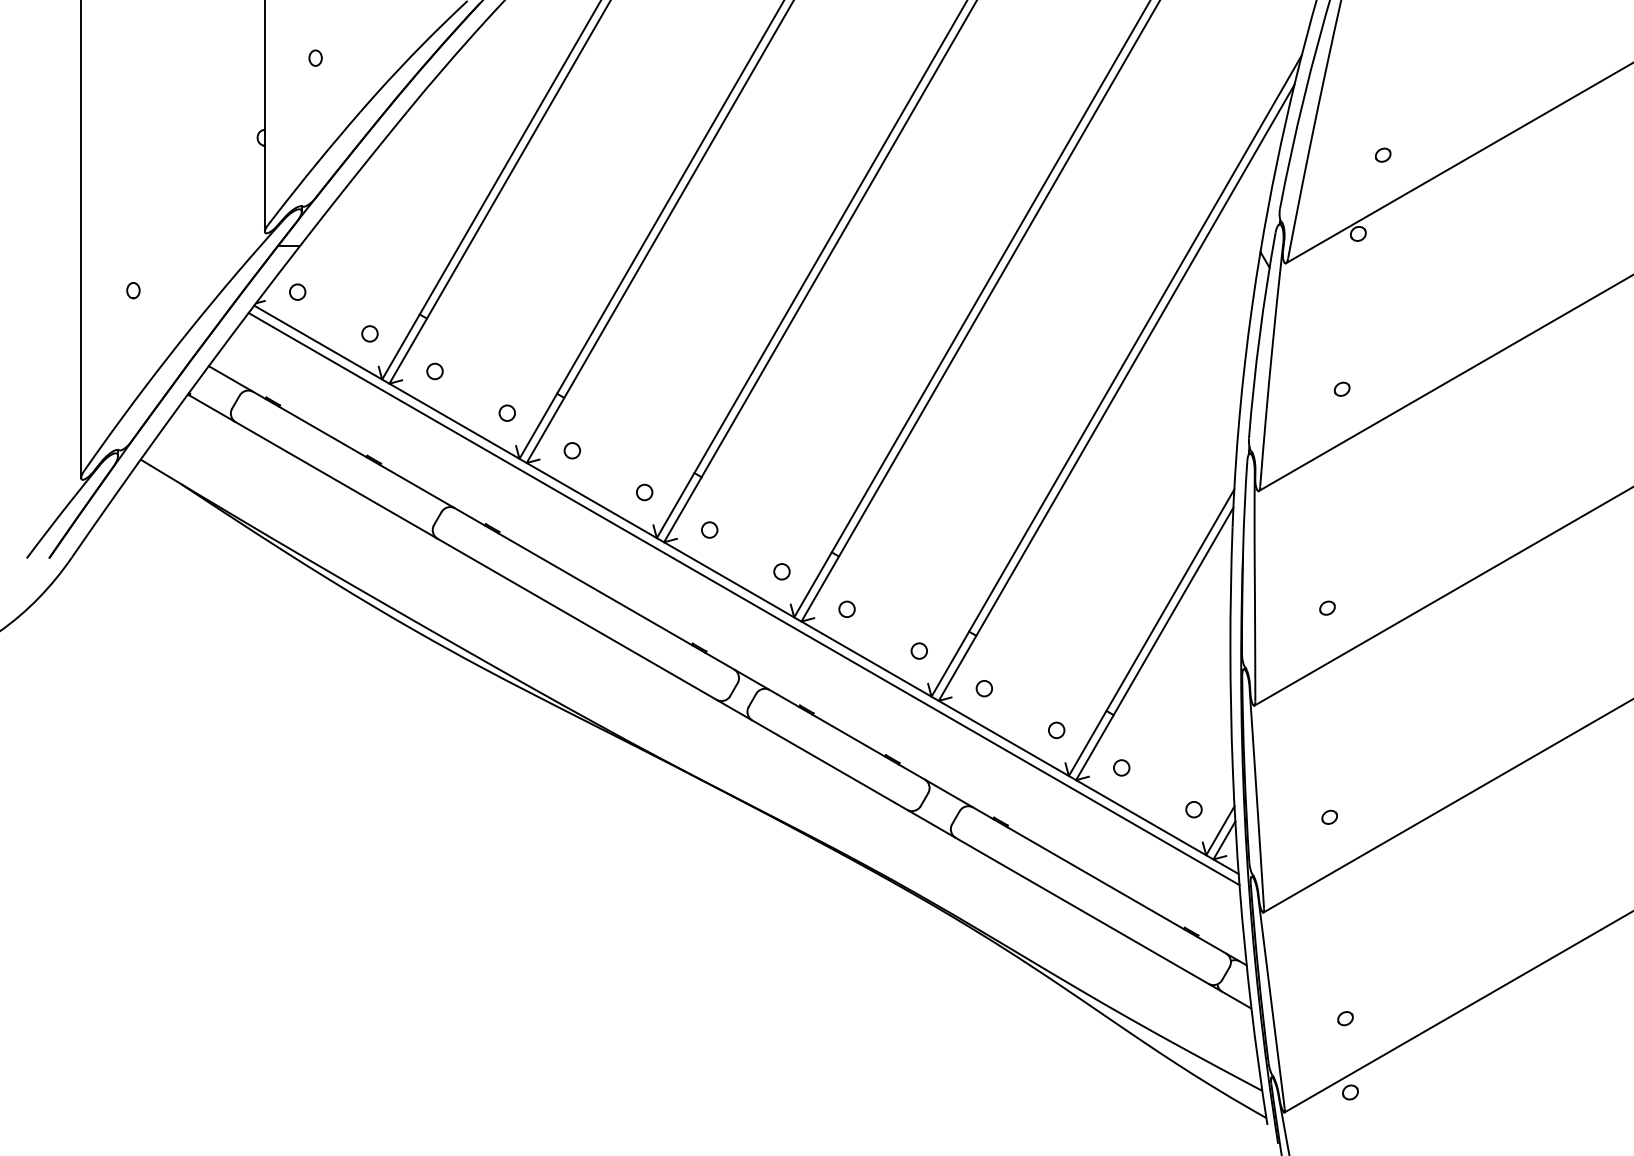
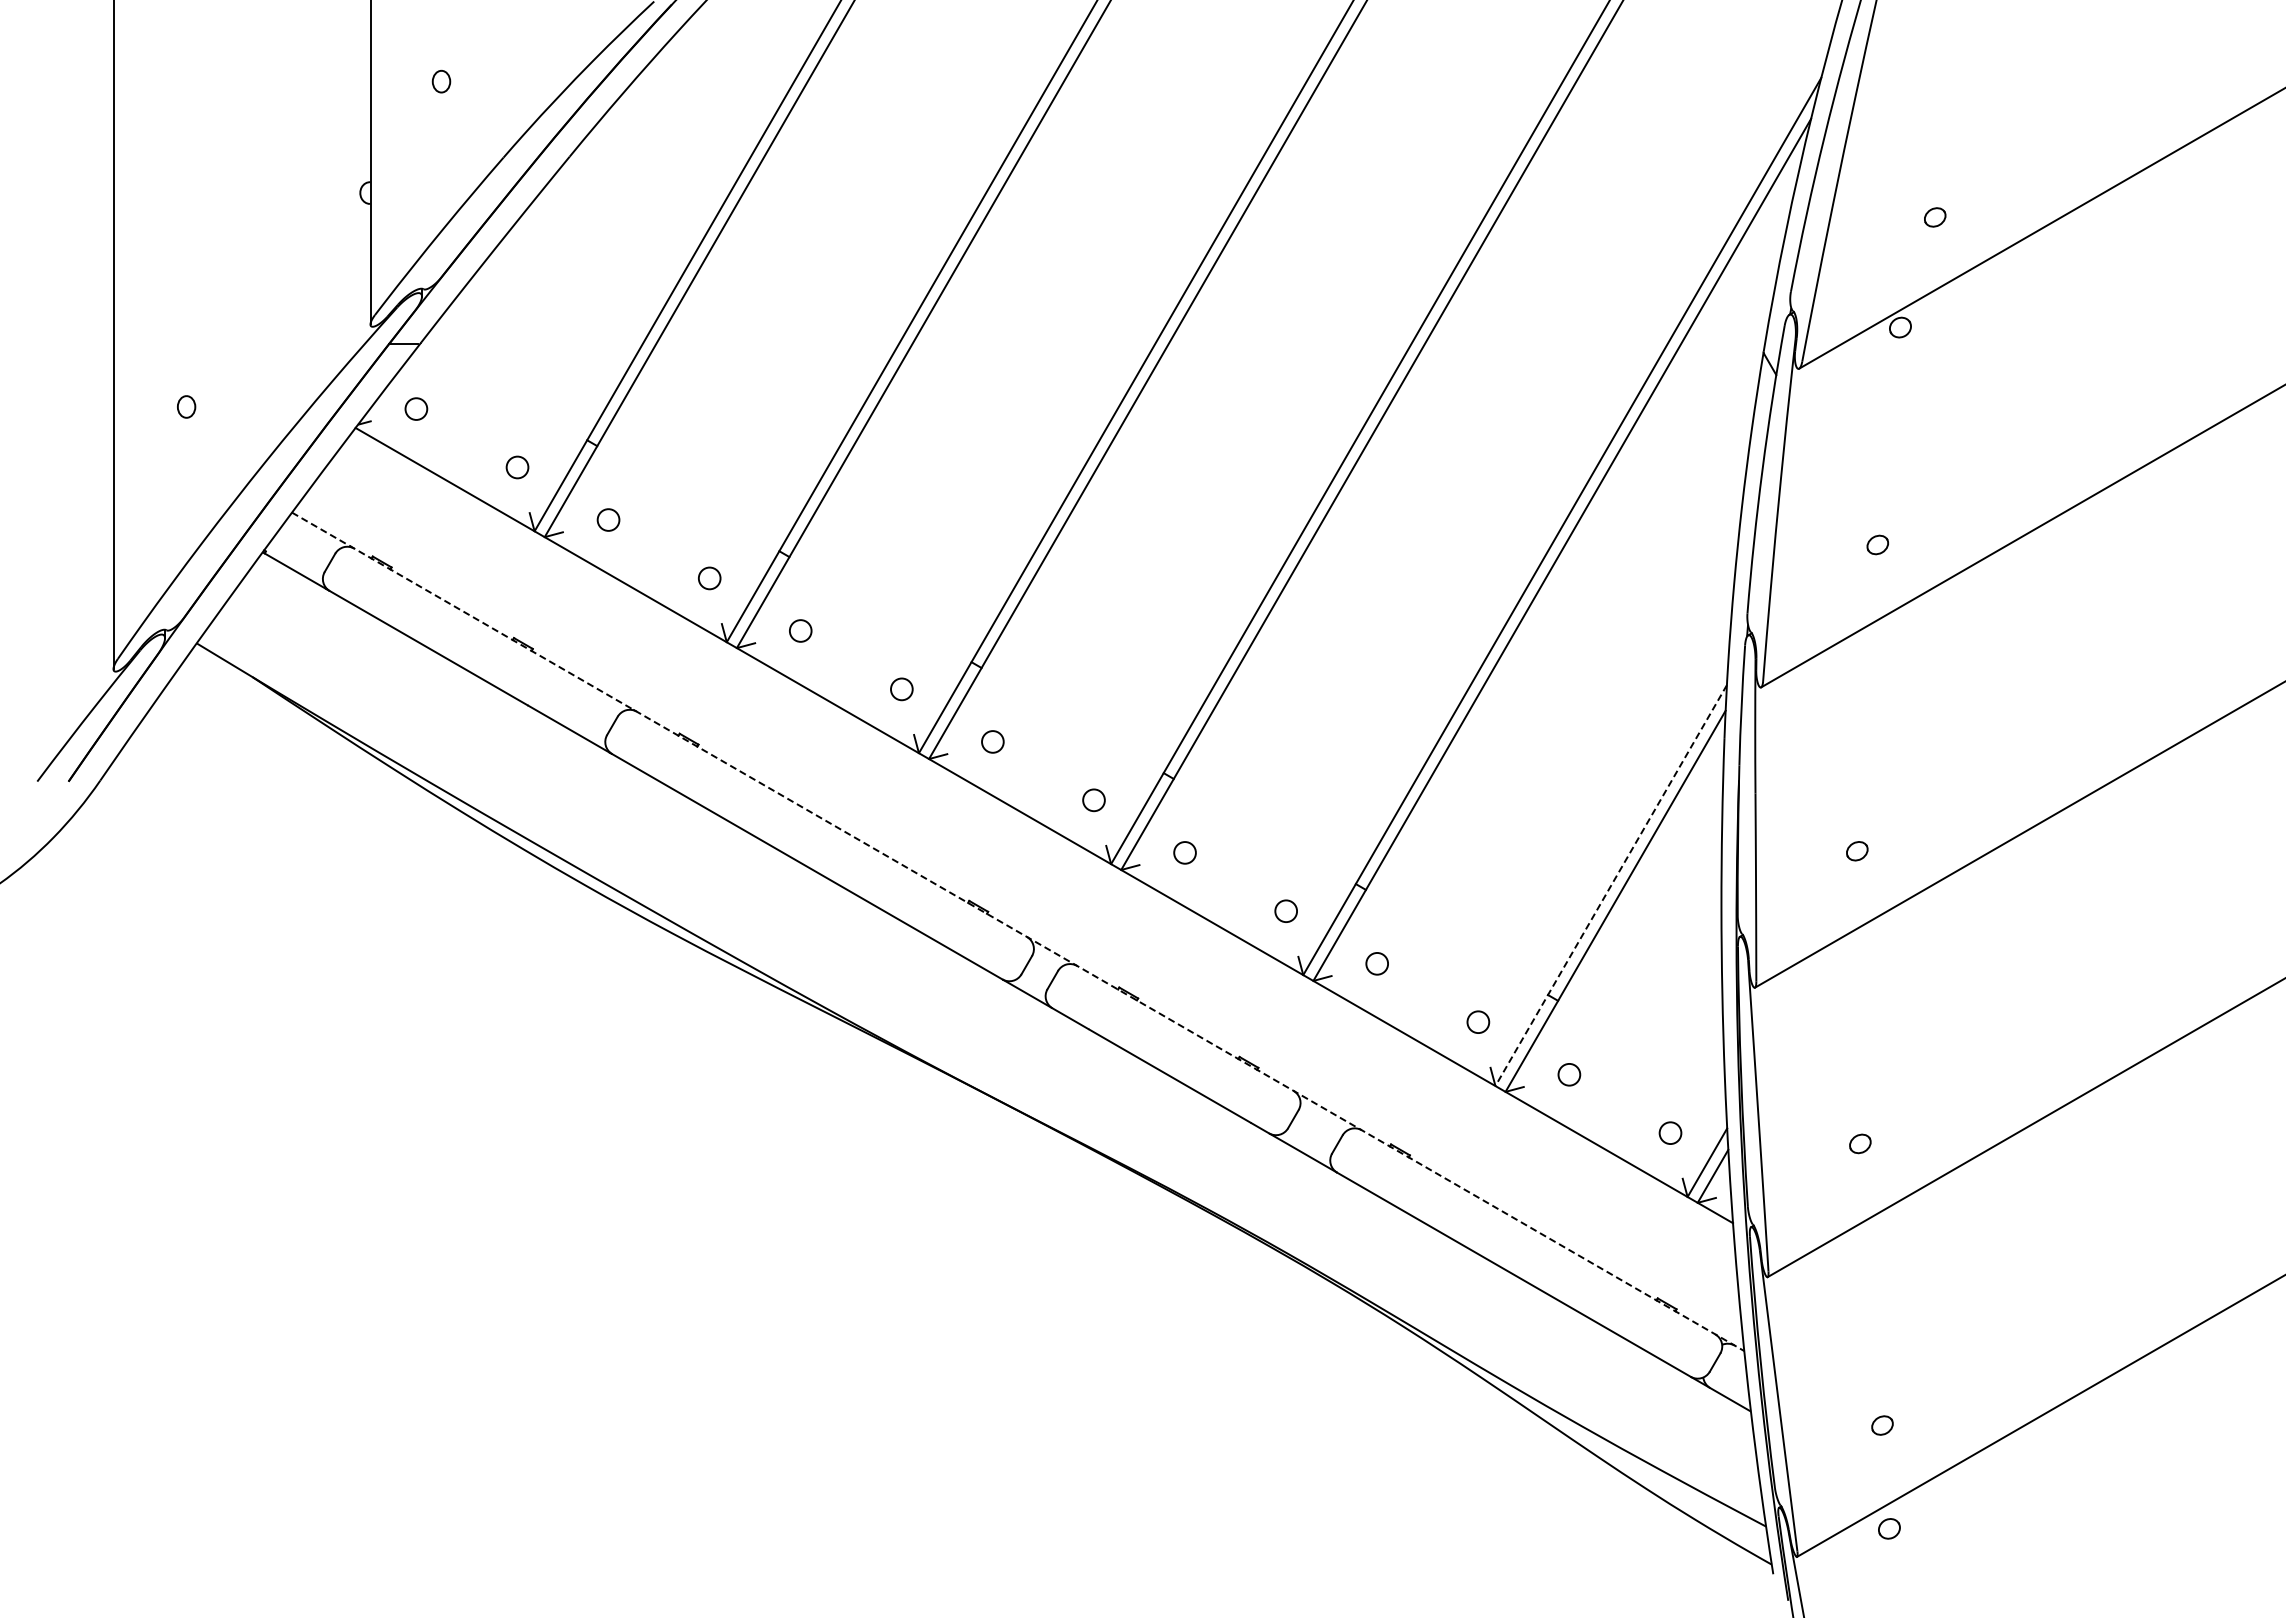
line: (743, 599) -> (1040, 838), removed
line: (1151, 633) -> (1610, 886), solid -> dashed
line: (728, 666) -> (1018, 932), solid -> dashed

